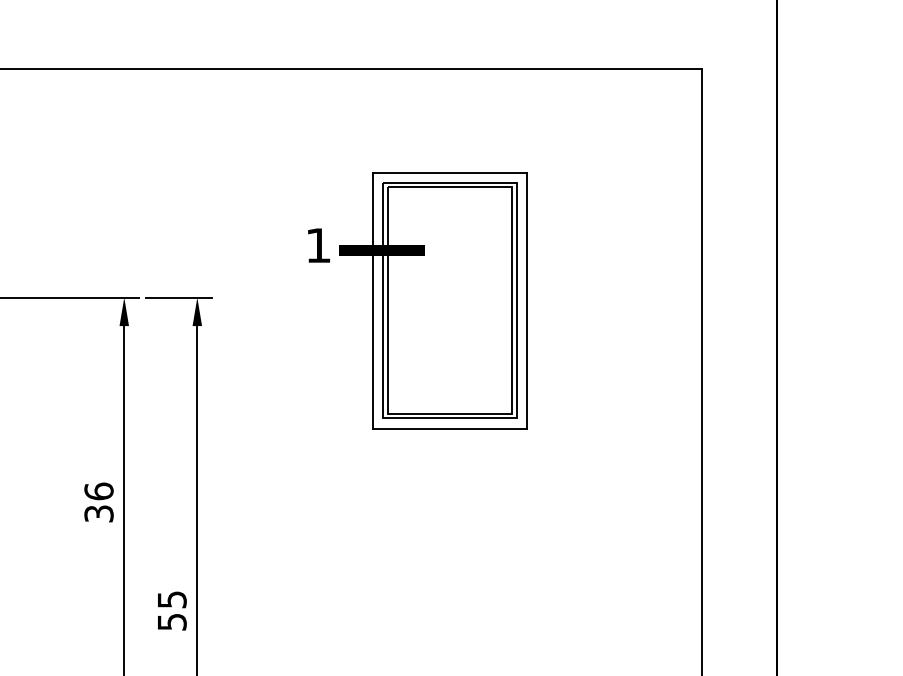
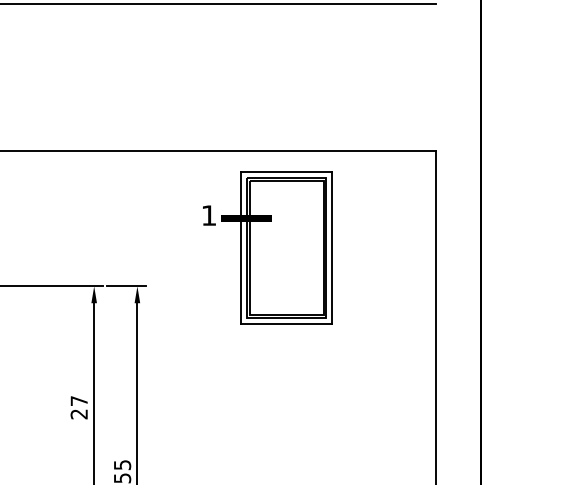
part: (417, 299) -> (267, 247), moved
text: (97, 502) -> (78, 407), 36 -> 27

